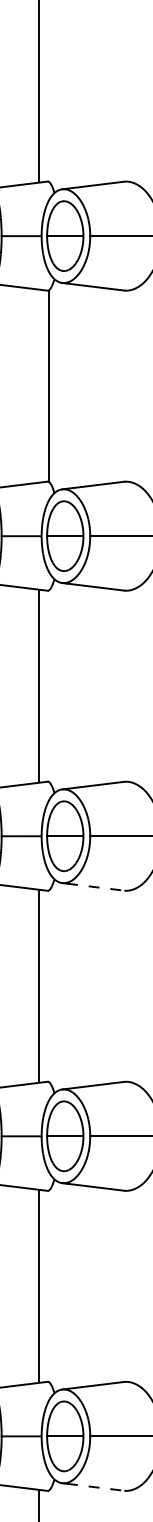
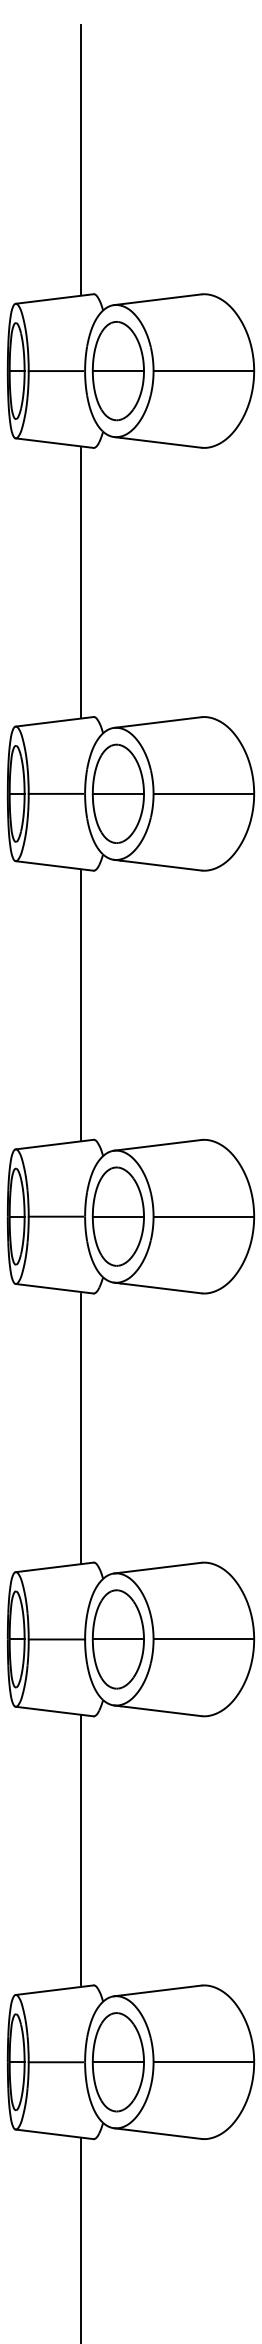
line: (49, 386) -> (80, 582), moved
line: (95, 887) -> (161, 1288), dashed -> solid
line: (95, 1487) -> (161, 2134), dashed -> solid

